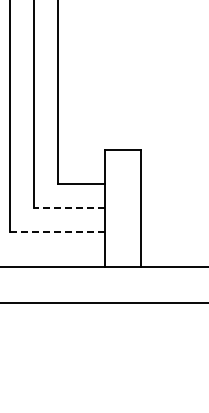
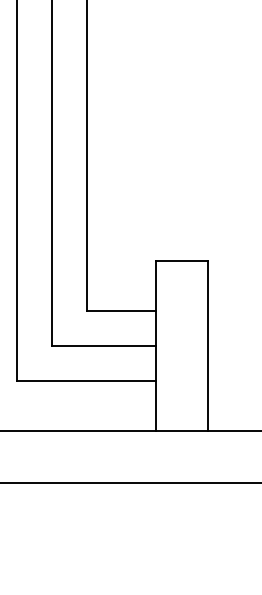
line: (69, 208) -> (103, 346), dashed -> solid
line: (57, 232) -> (86, 380), dashed -> solid

